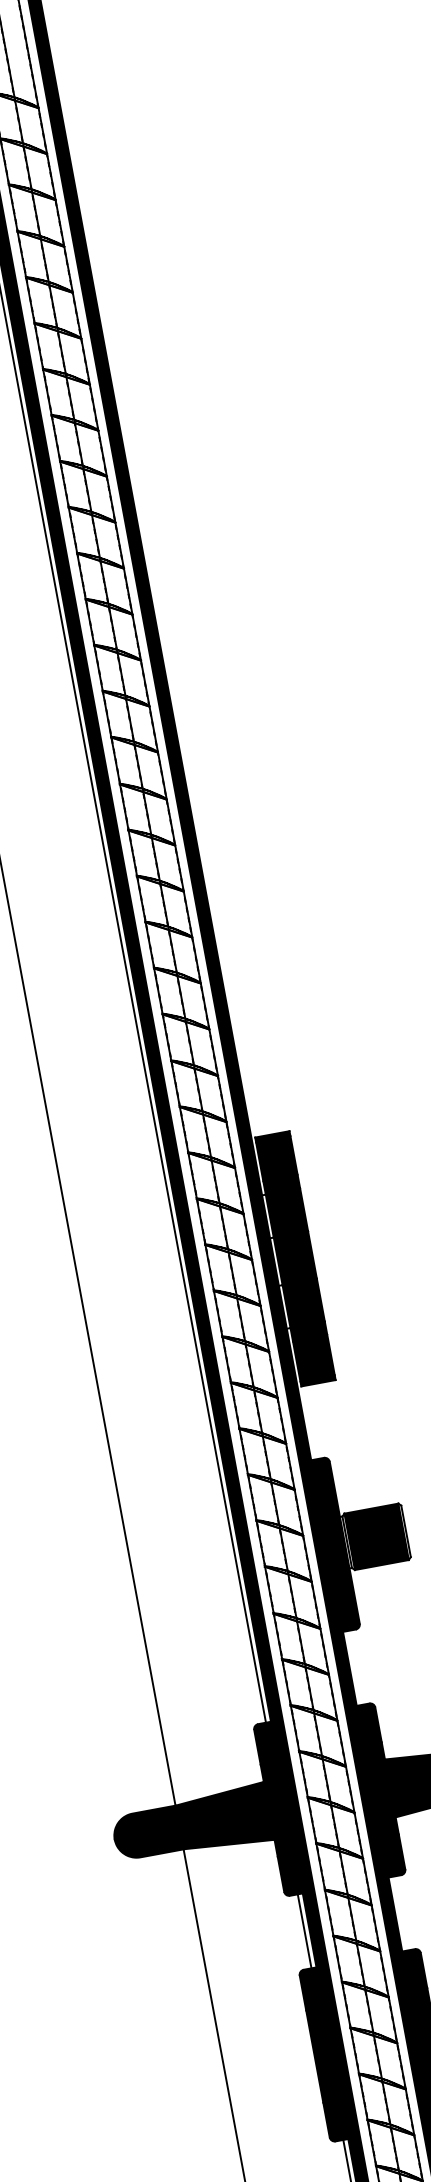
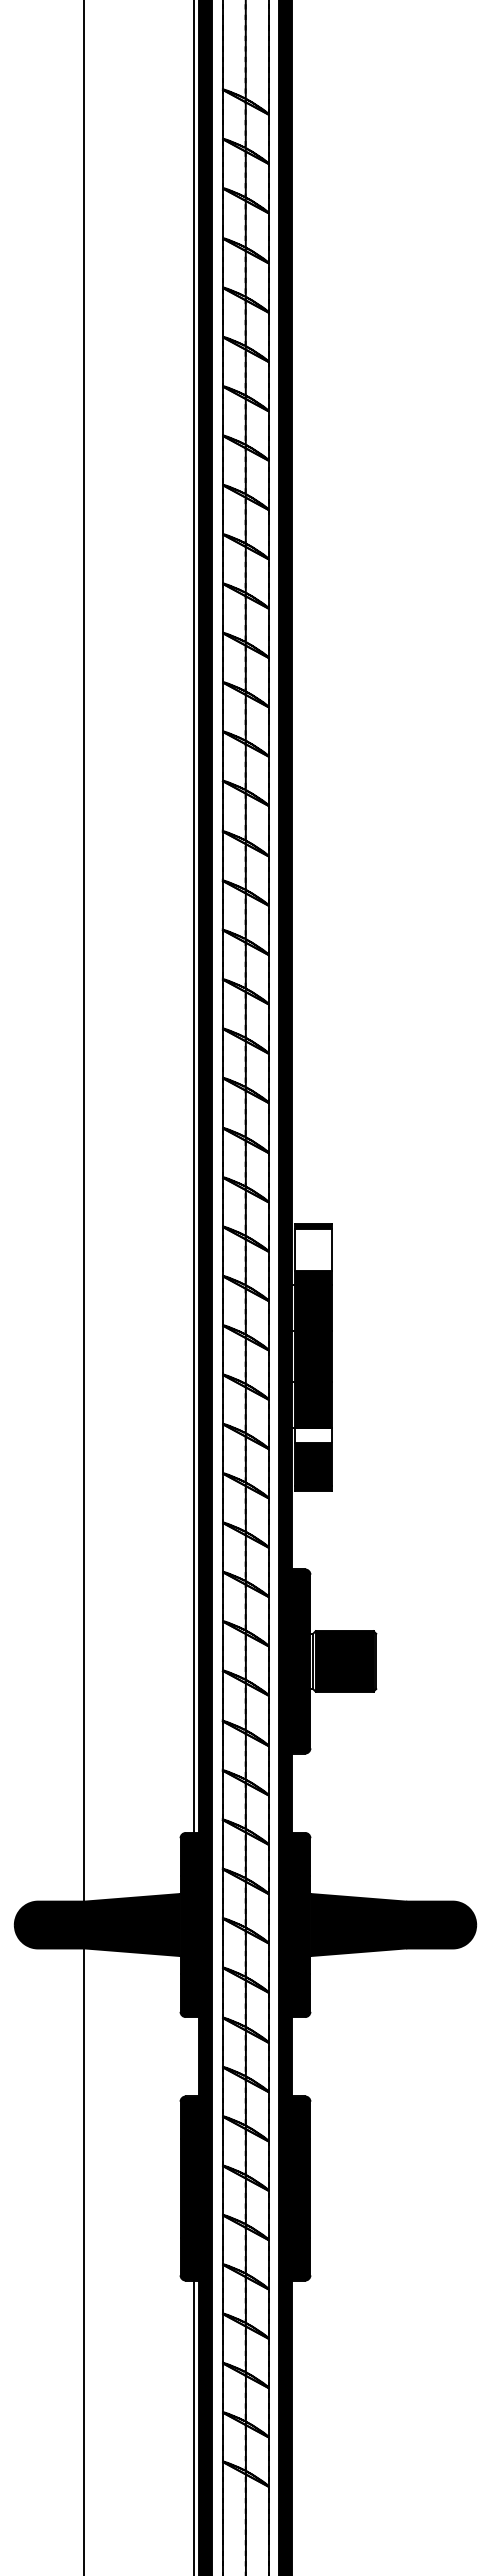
fill: (276, 1158) -> (313, 1249), removed
fill: (308, 1331) -> (313, 1435), removed
line: (304, 1931) -> (194, 2056), removed

